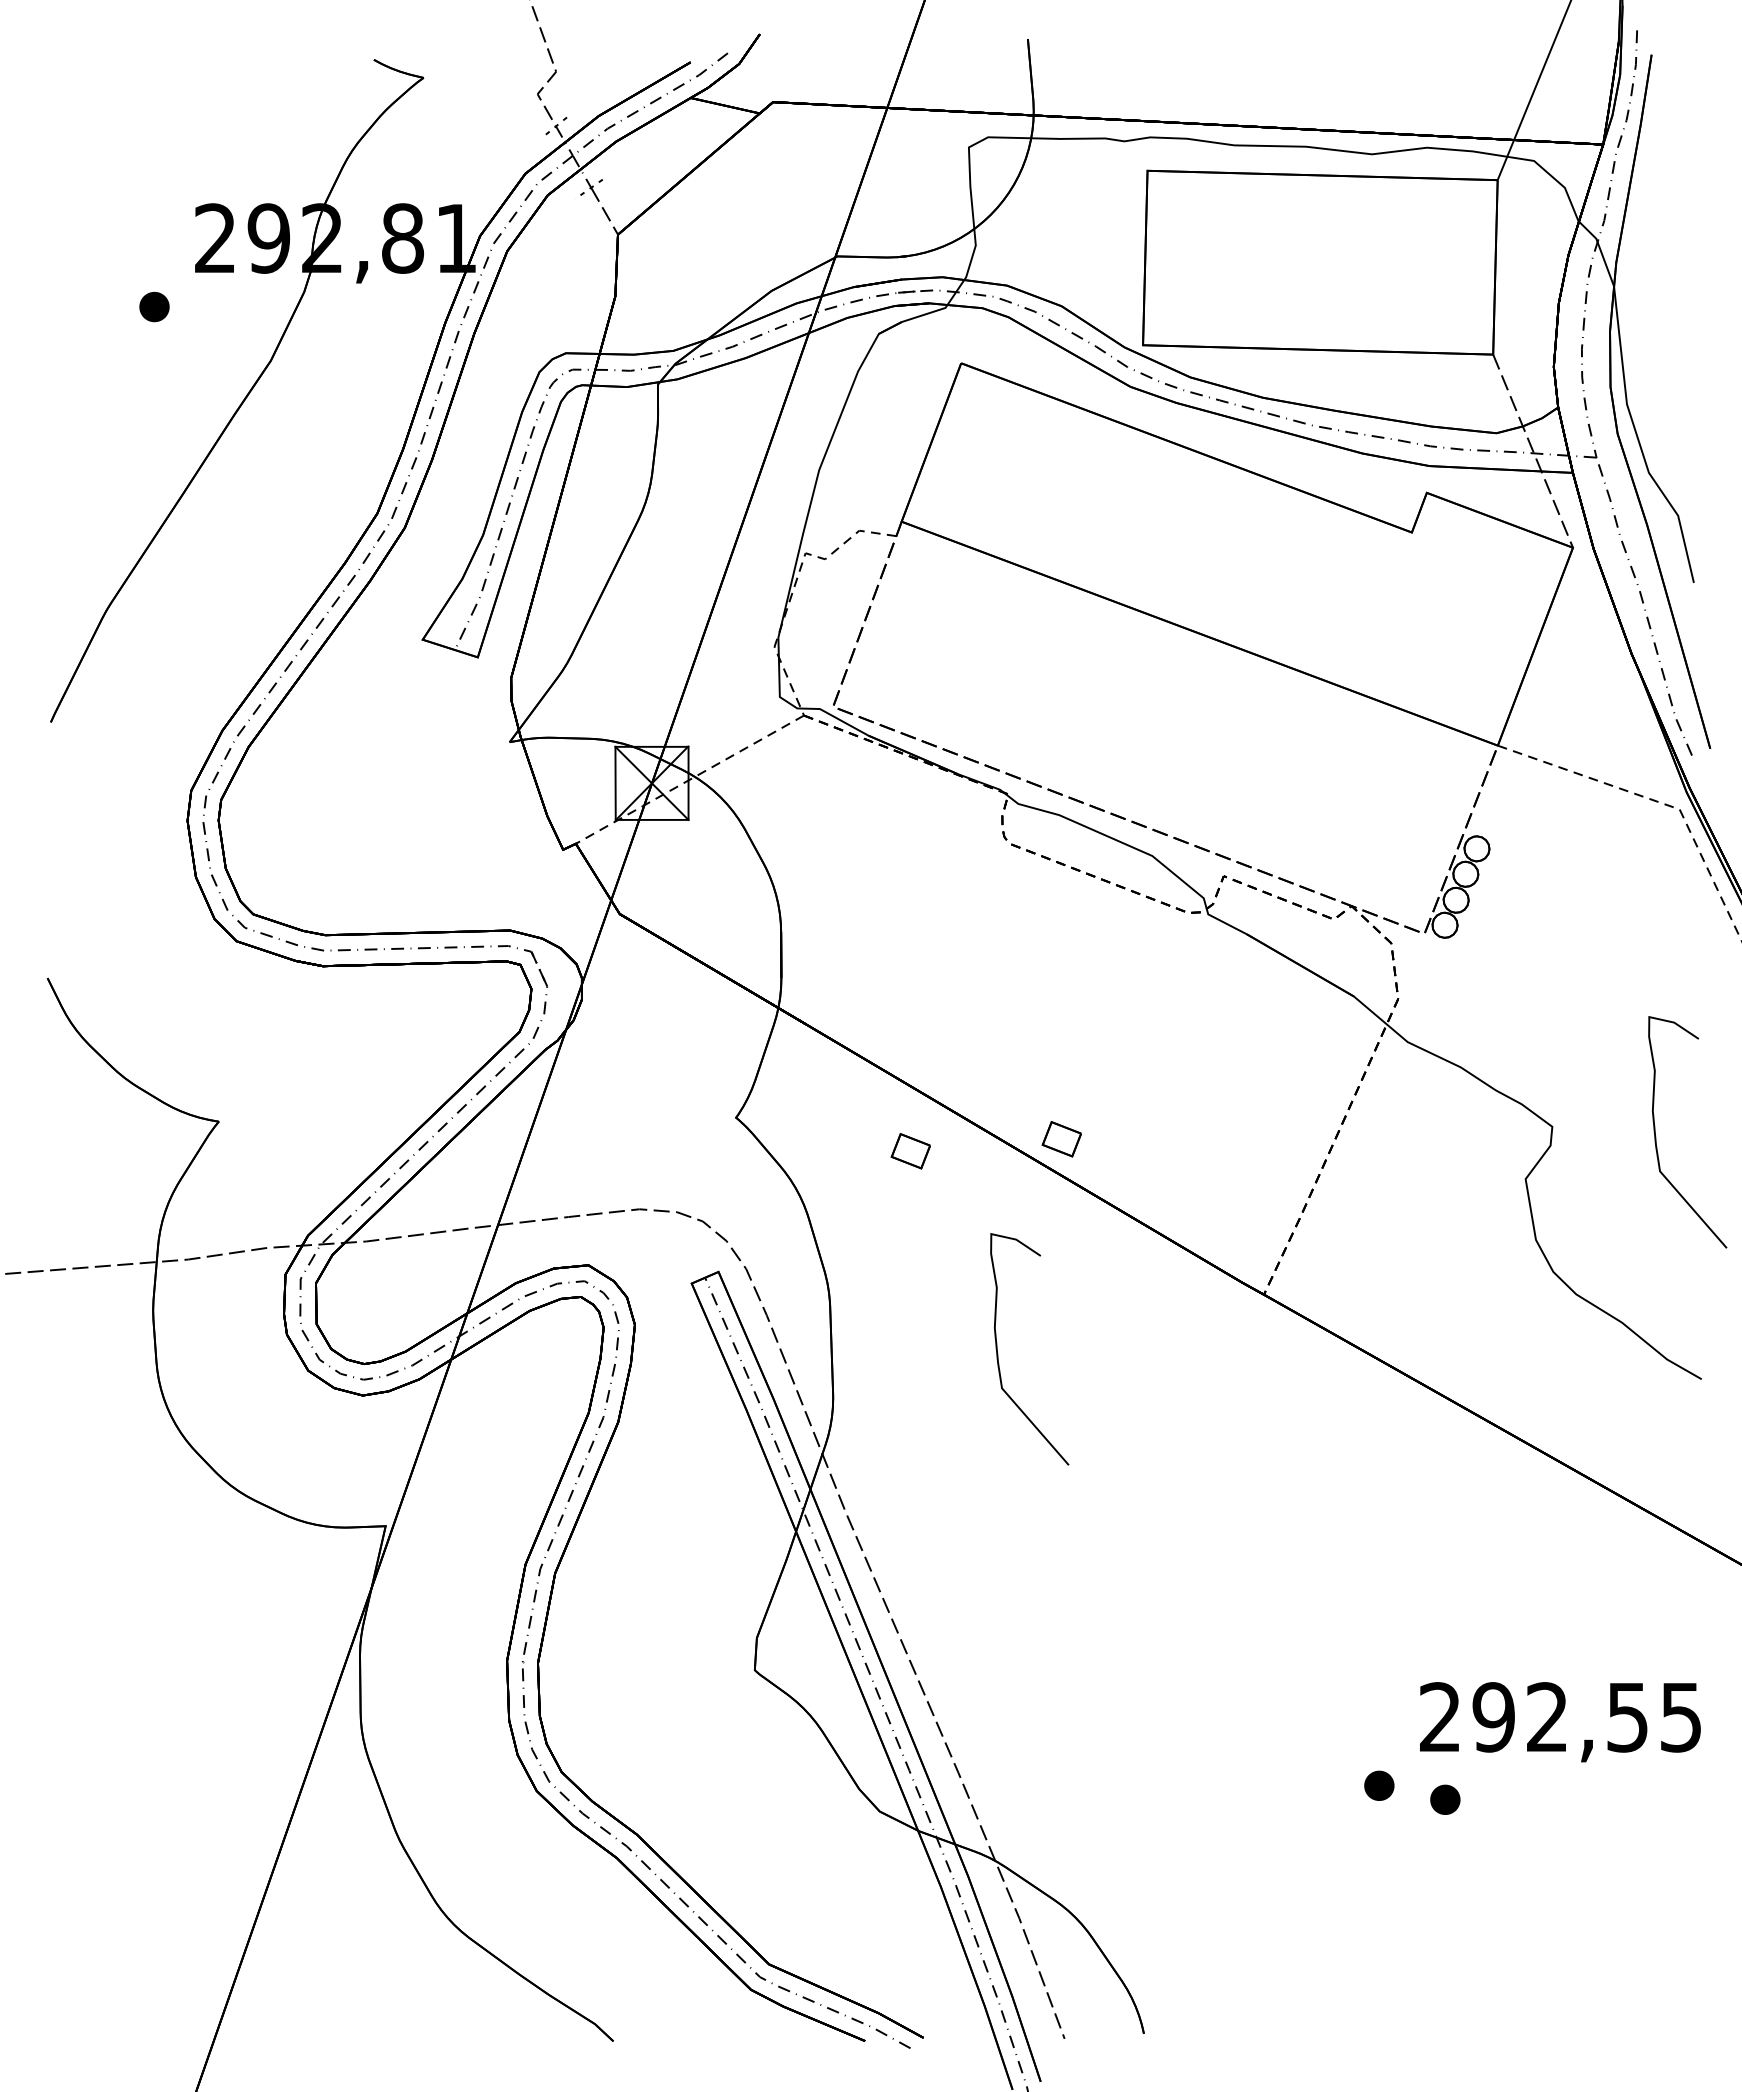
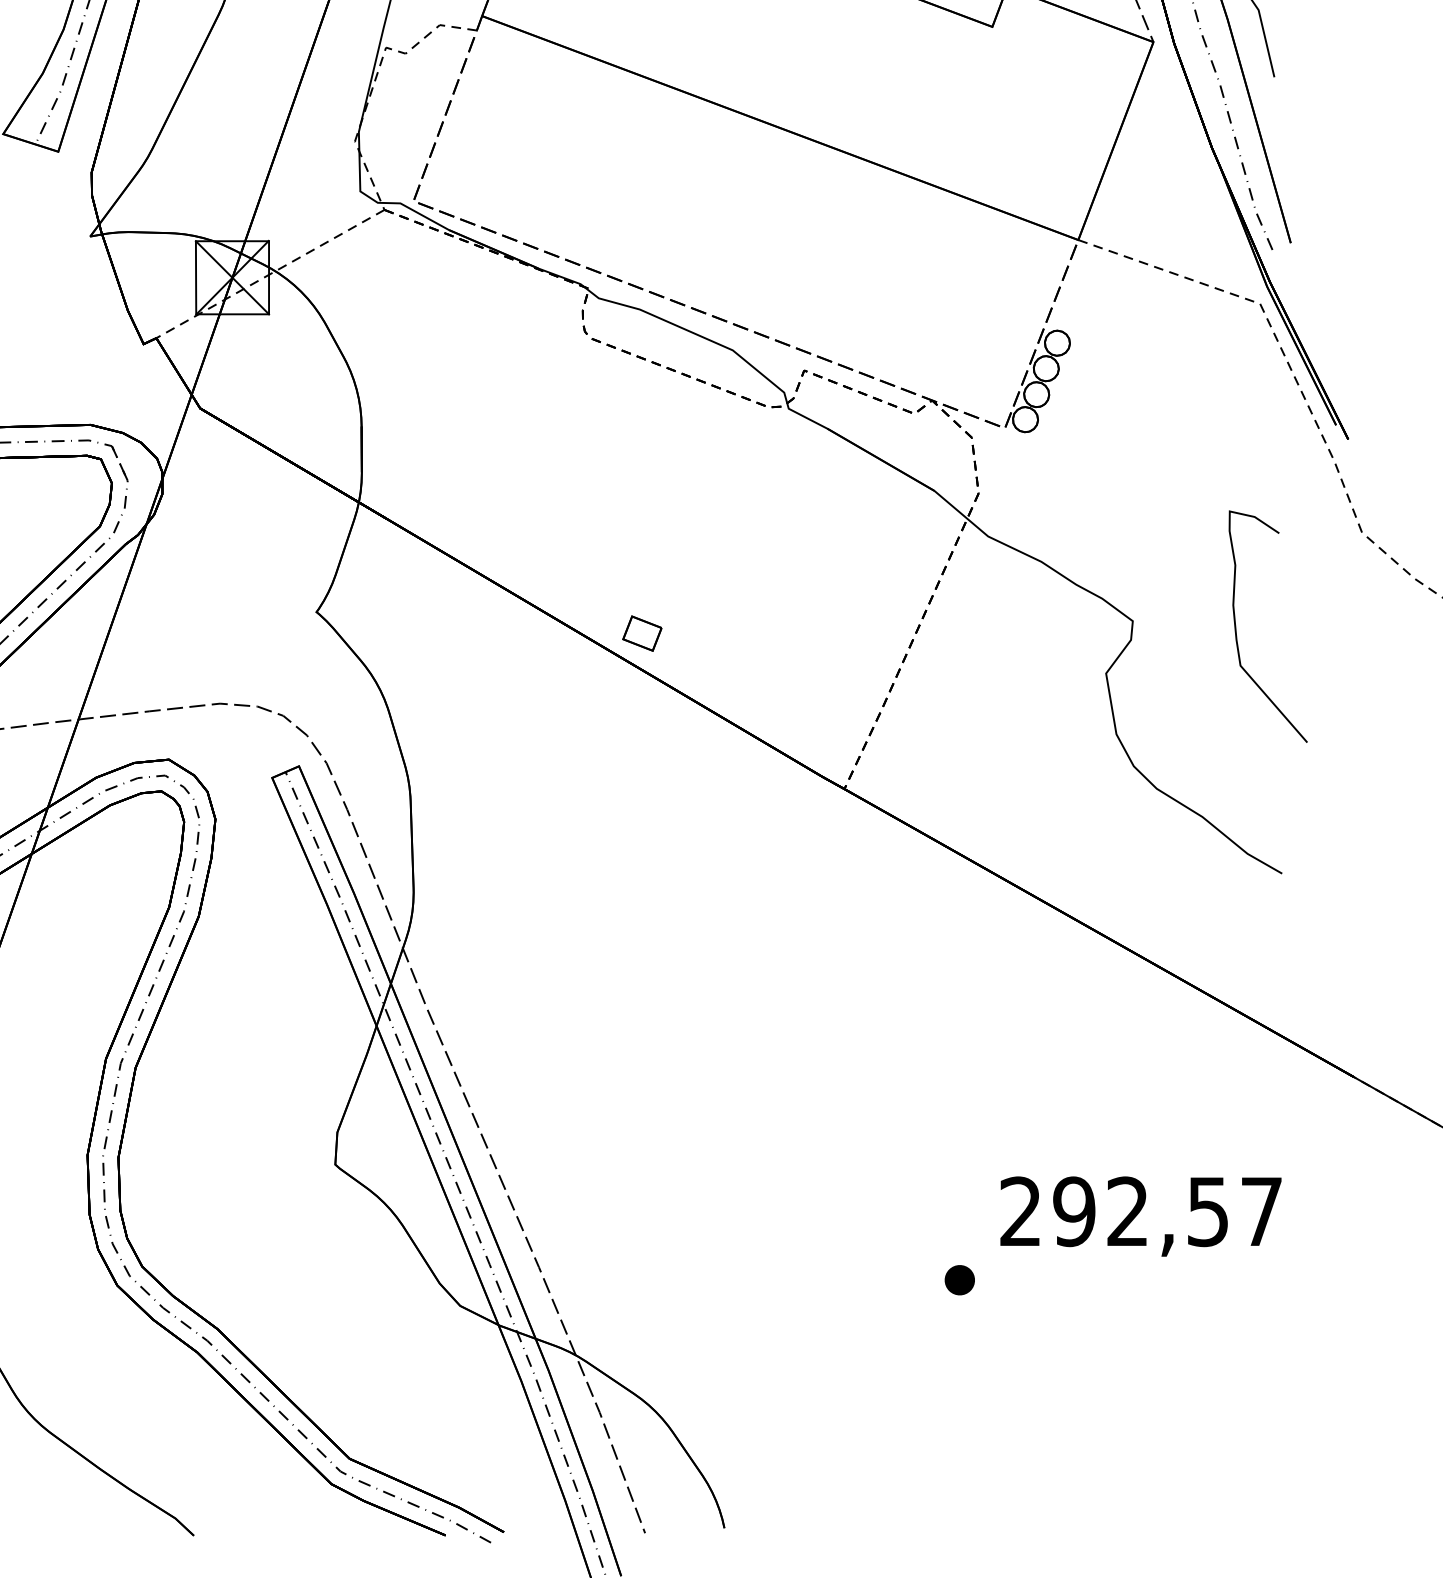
part: (910, 1151) -> (490, 645), removed
curve: (998, 1353) -> (578, 847), removed
text: (1680, 1717) -> (1260, 1211), 292,55 -> 292,57
part: (1445, 1799) -> (1025, 1293), removed

